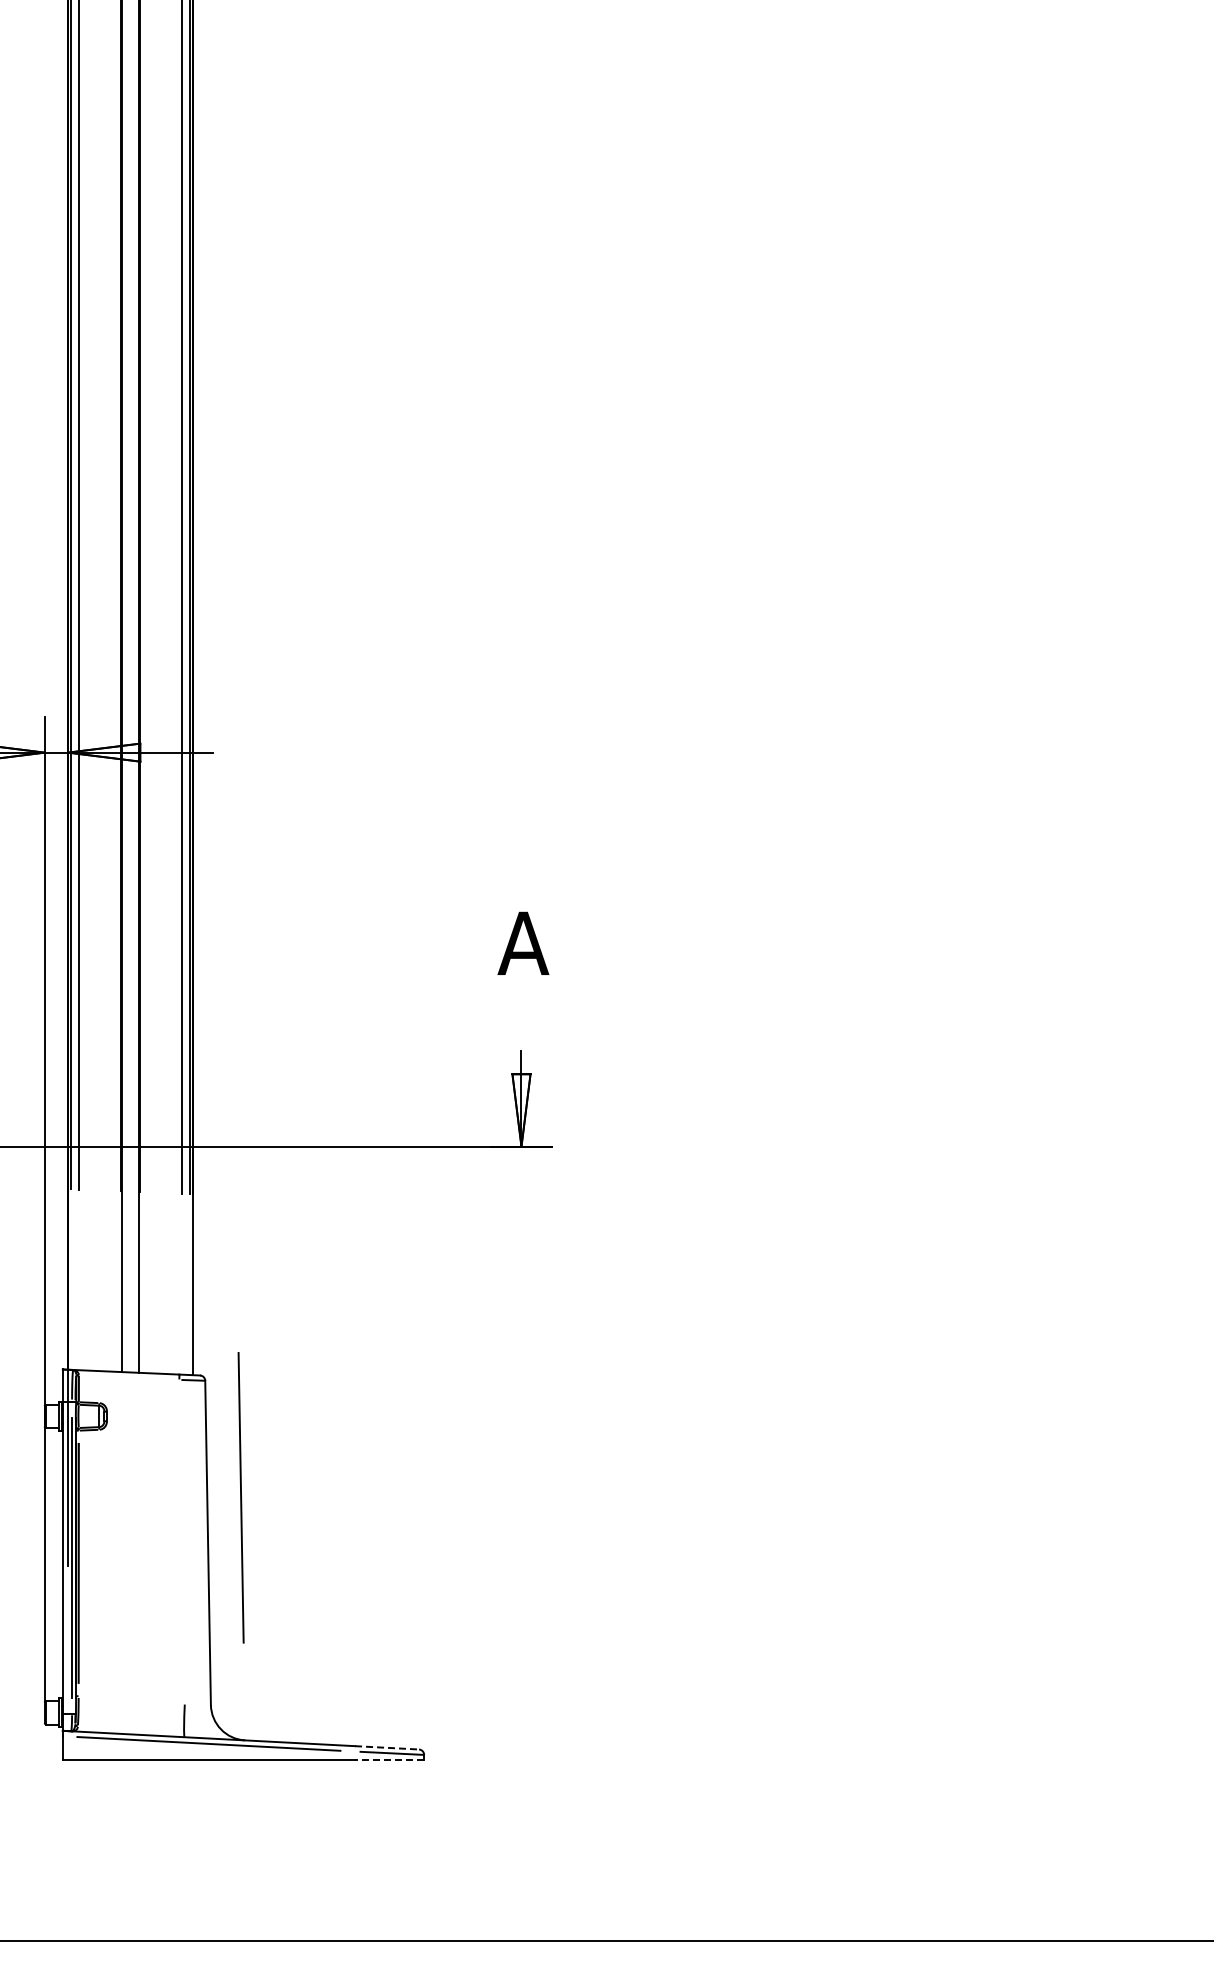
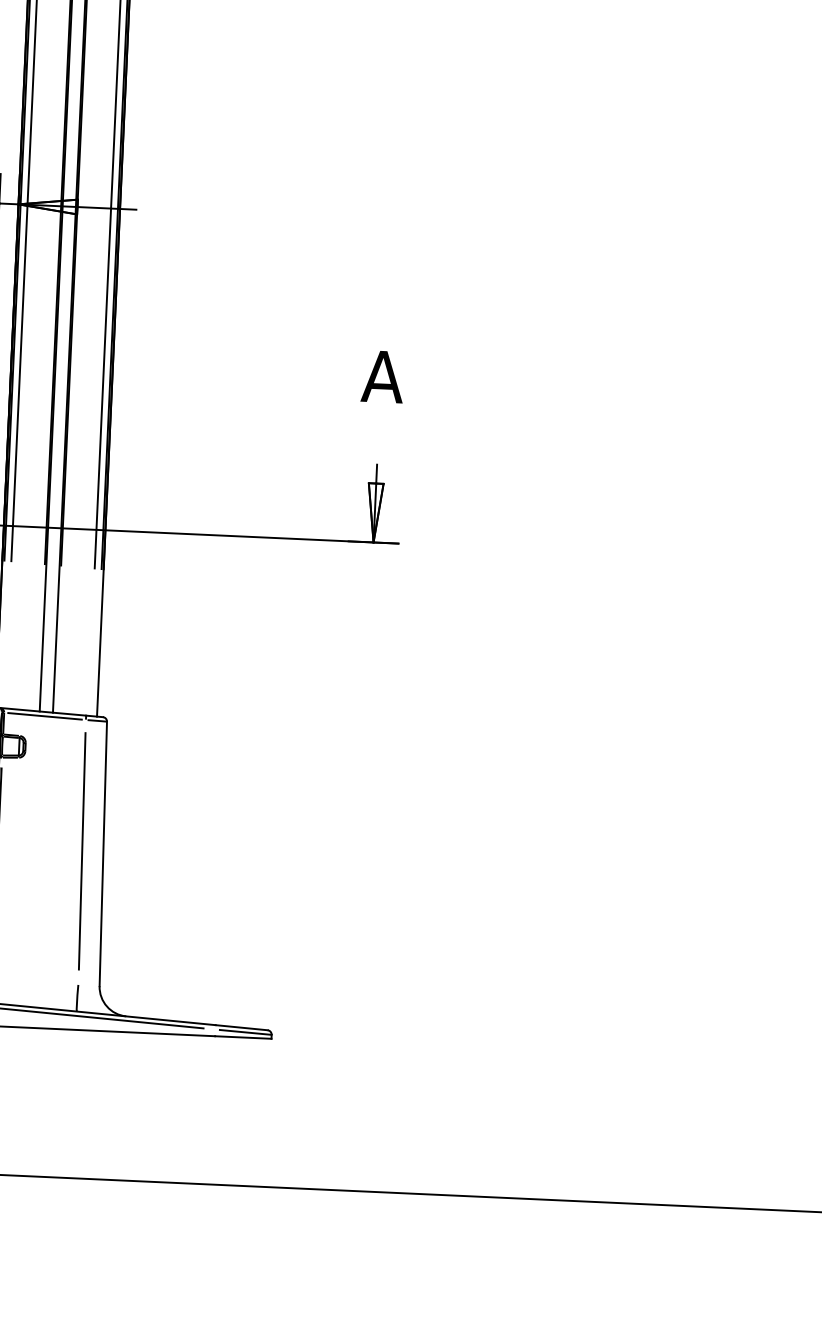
line: (128, 1377) -> (44, 716), added
line: (240, 1497) -> (81, 851), moved
line: (387, 1747) -> (242, 1027), dashed -> solid
line: (389, 1759) -> (243, 1037), dashed -> solid

